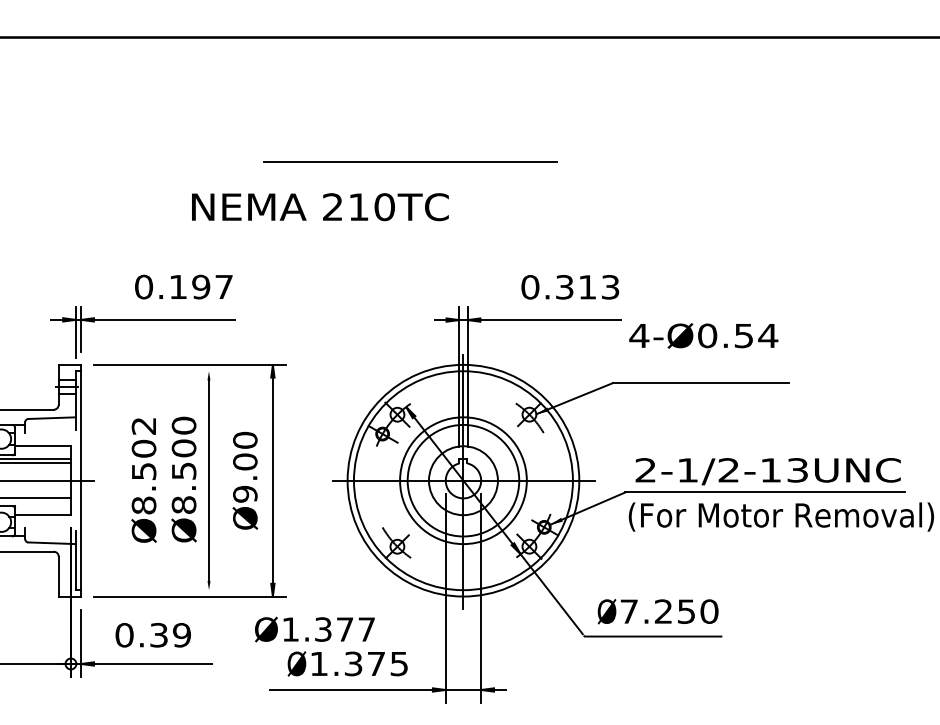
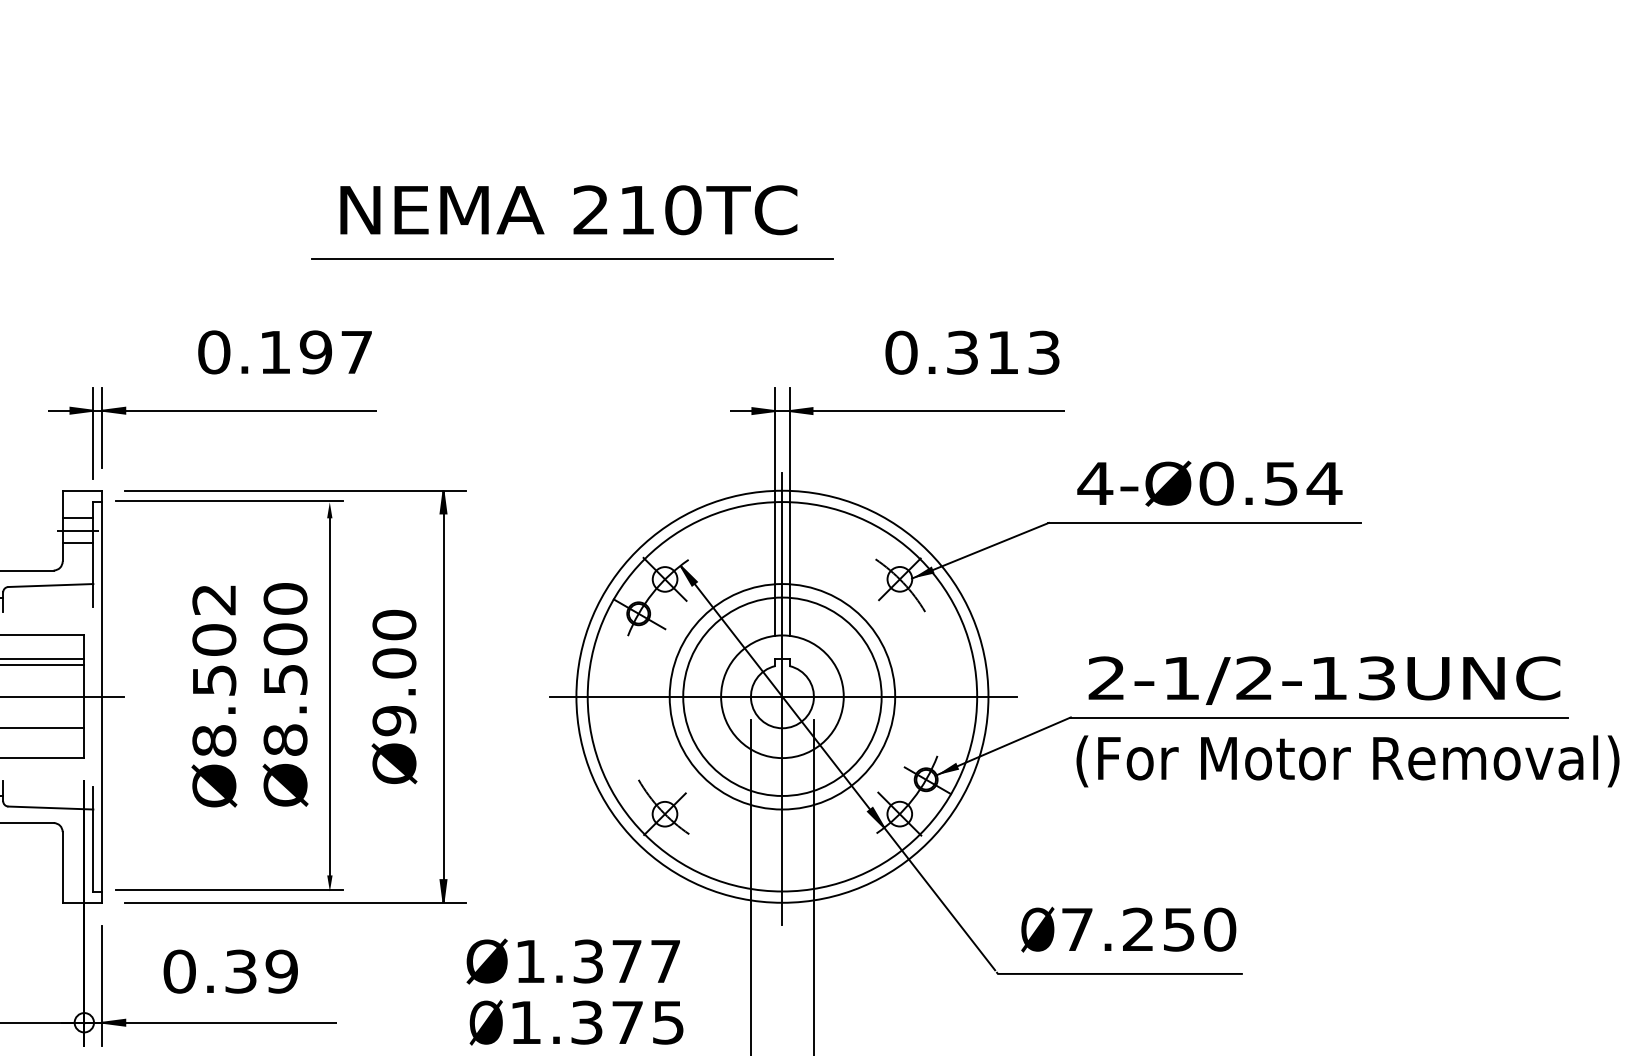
line: (410, 161) -> (572, 258), moved
text: (320, 207) -> (569, 210), moved
text: (703, 335) -> (1209, 482), moved
line: (152, 370) -> (229, 500), added
line: (152, 589) -> (229, 890), added
text: (314, 629) -> (572, 961), moved

